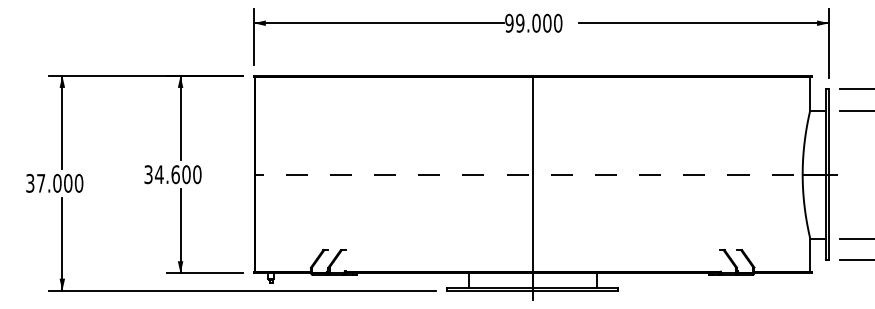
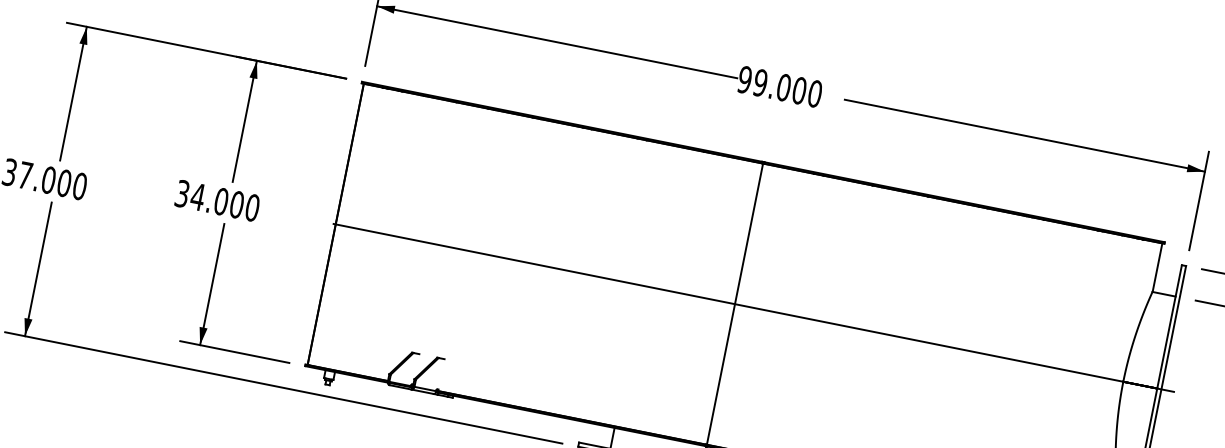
text: (175, 174) -> (221, 201), 34.600 -> 34.000
line: (545, 174) -> (753, 307), dashed -> solid

